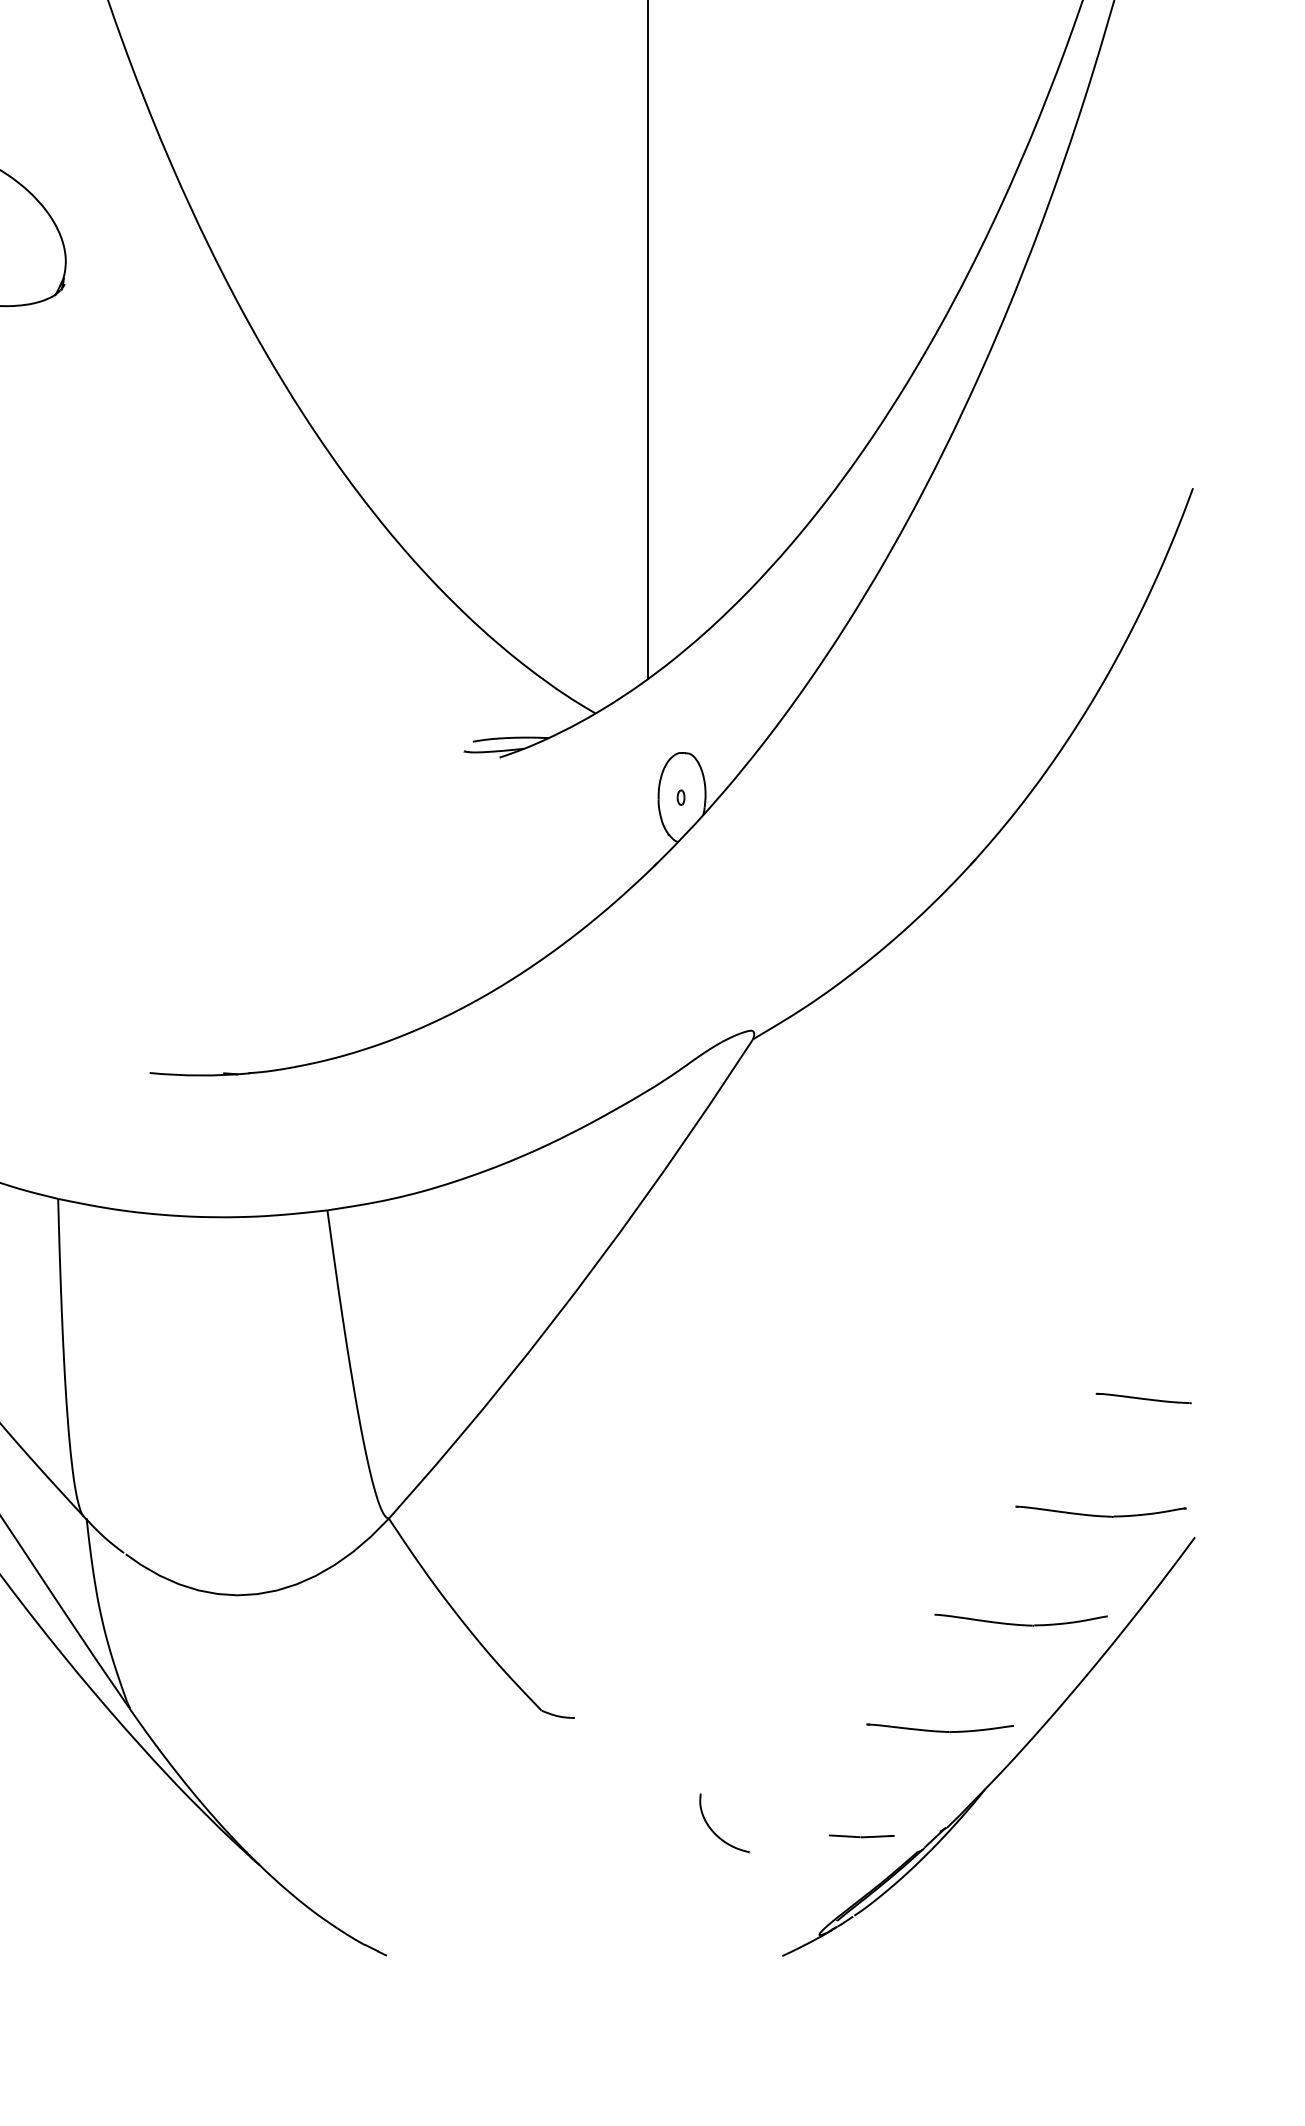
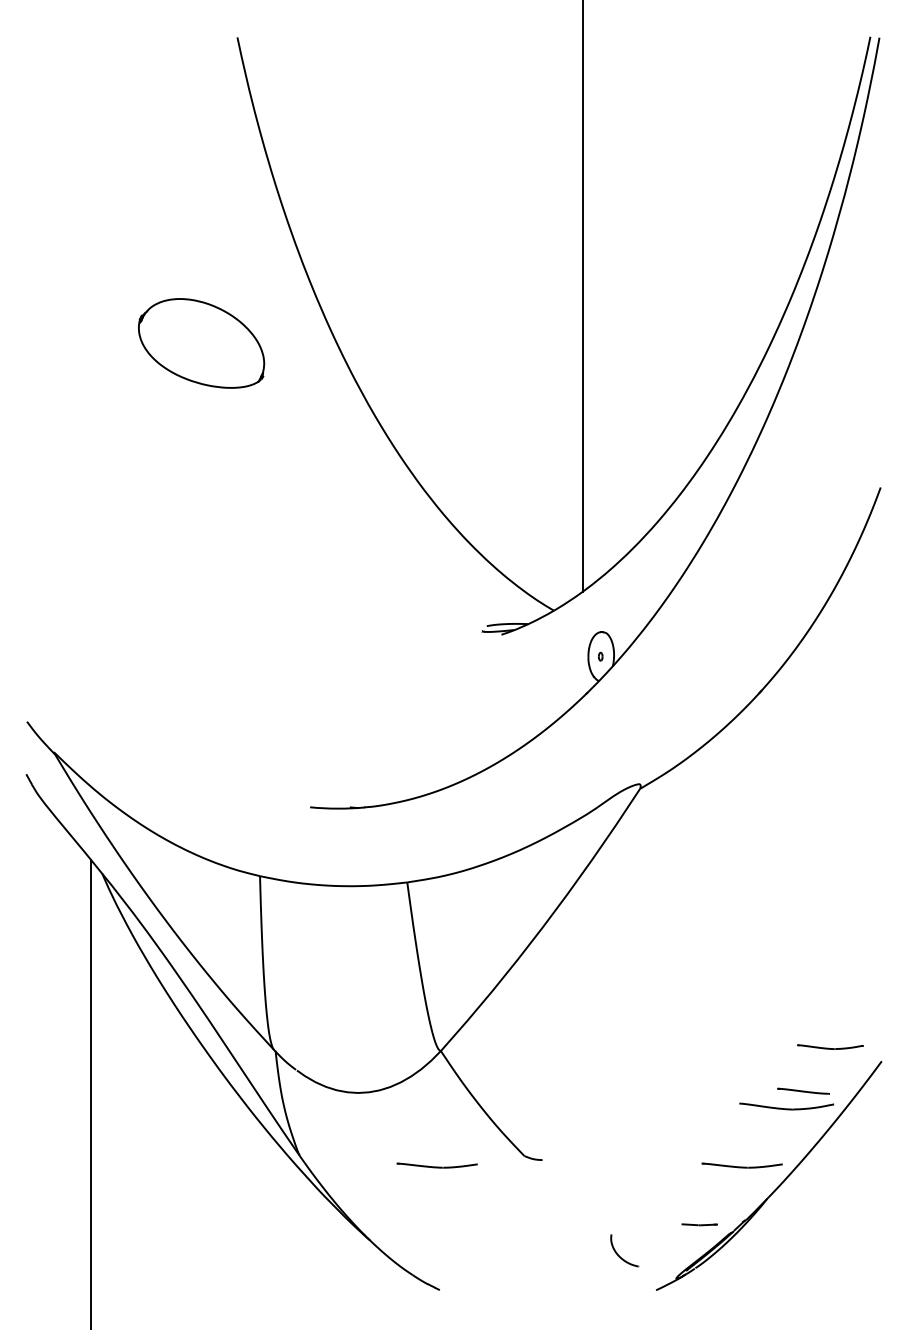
line: (1143, 1396) -> (803, 1090), moved
part: (1101, 1510) -> (830, 1046), size x0.7
part: (380, 1727) -> (436, 1165), added
part: (715, 1832) -> (619, 1255), moved

